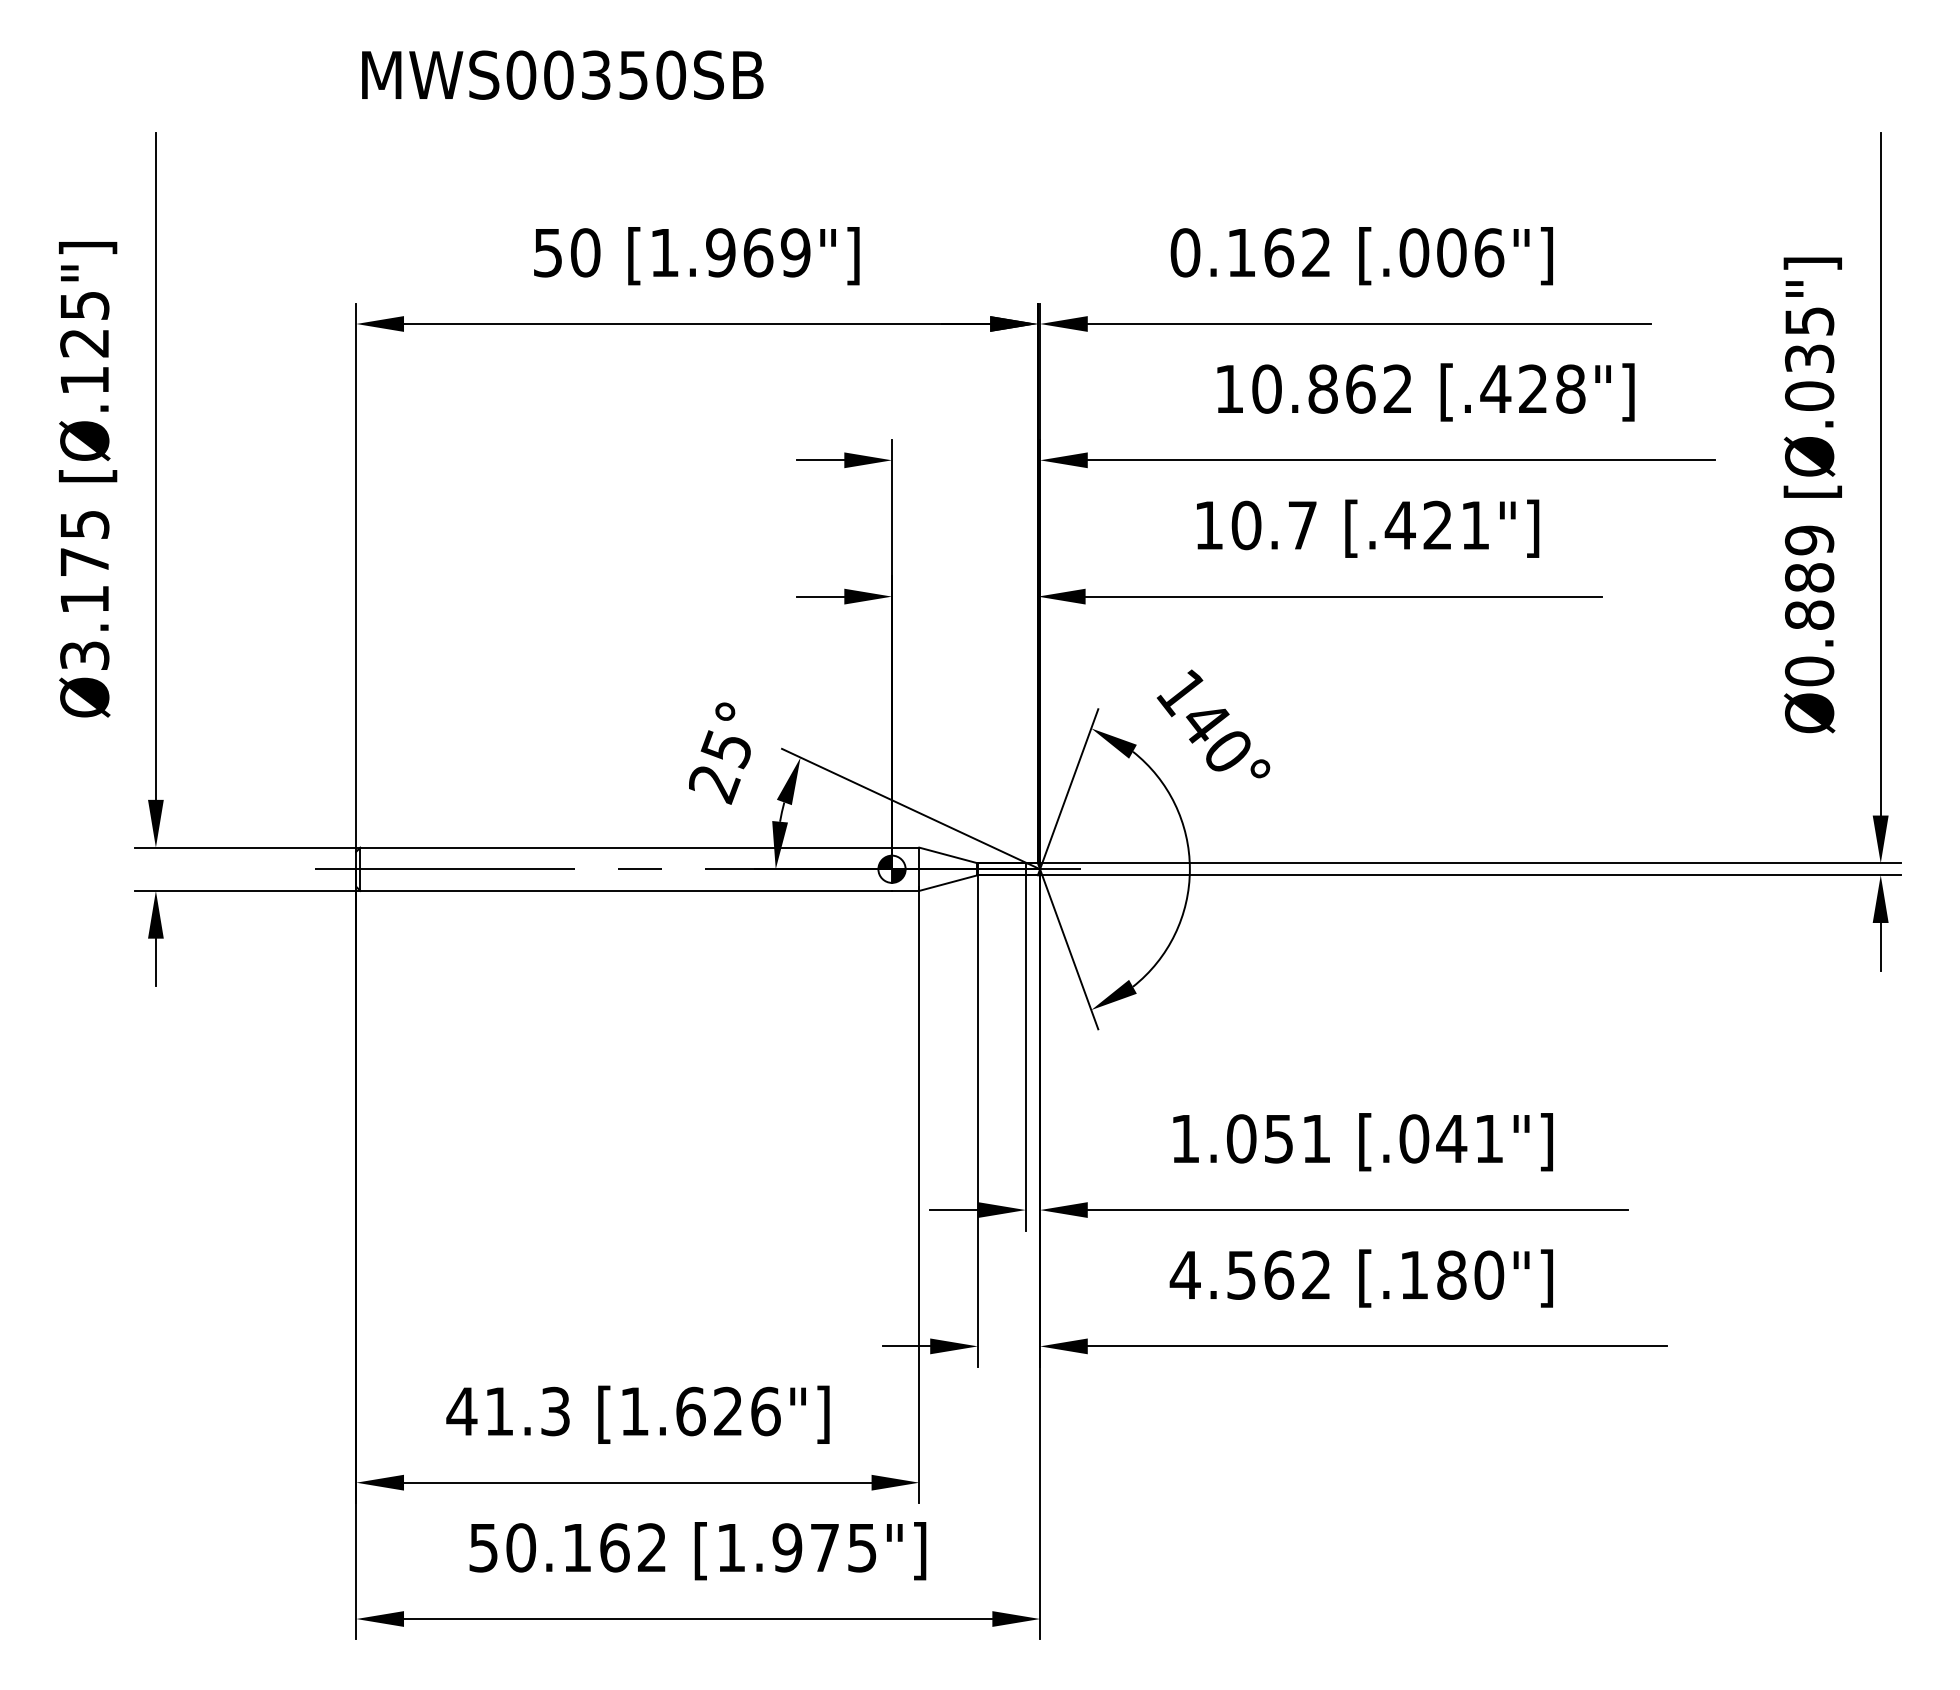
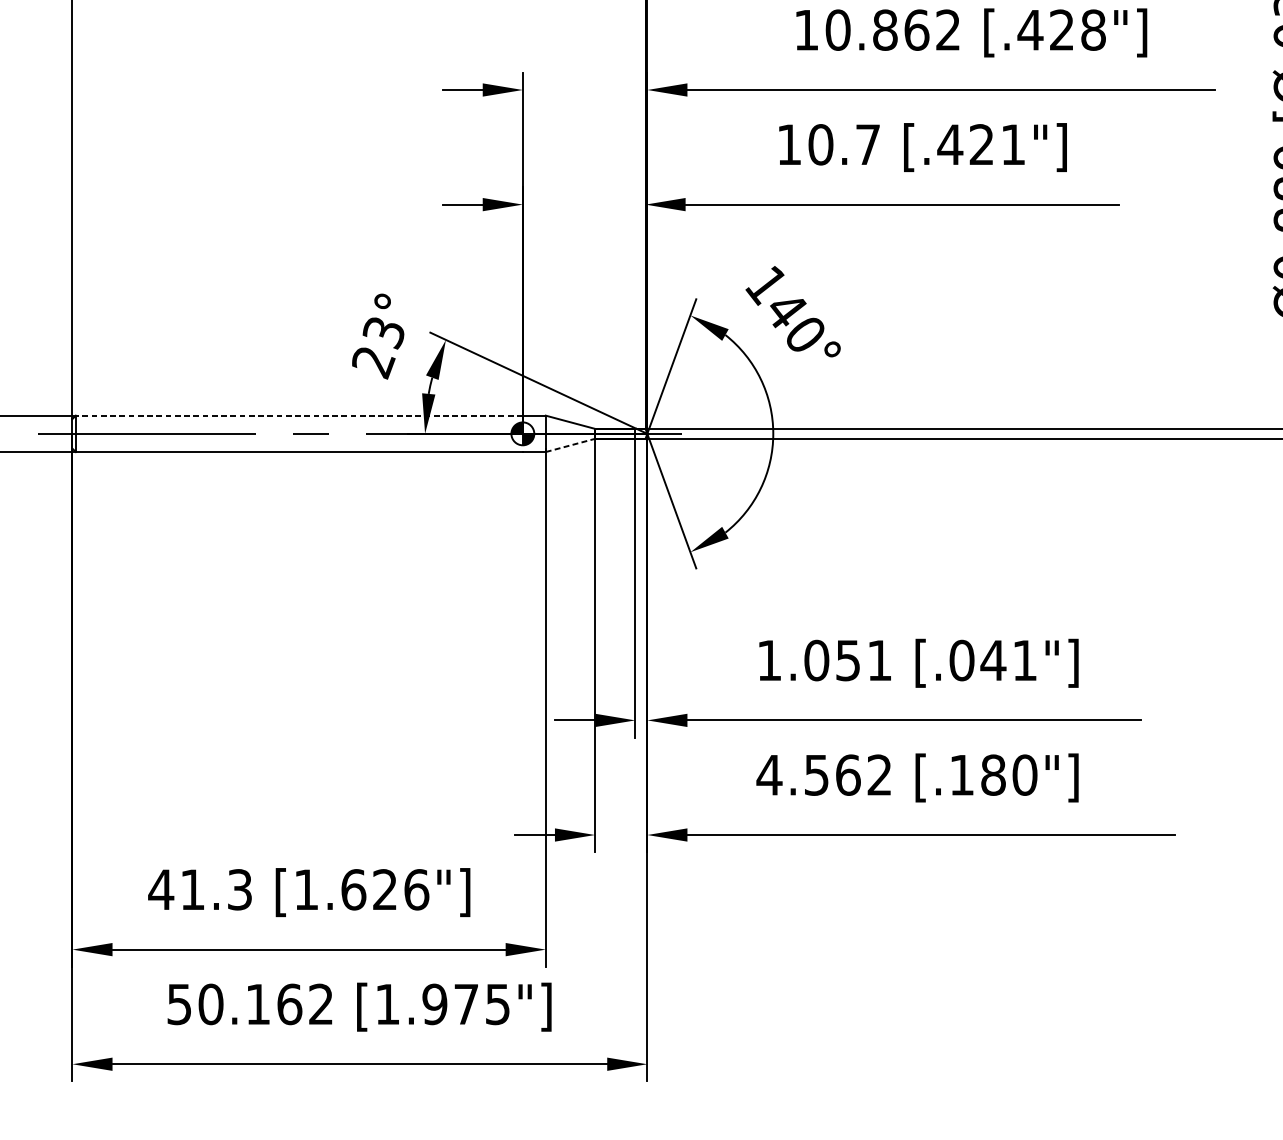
text: (725, 749) -> (382, 333), 25° -> 23°
line: (626, 847) -> (299, 415), solid -> dashed
line: (948, 883) -> (570, 445), solid -> dashed

